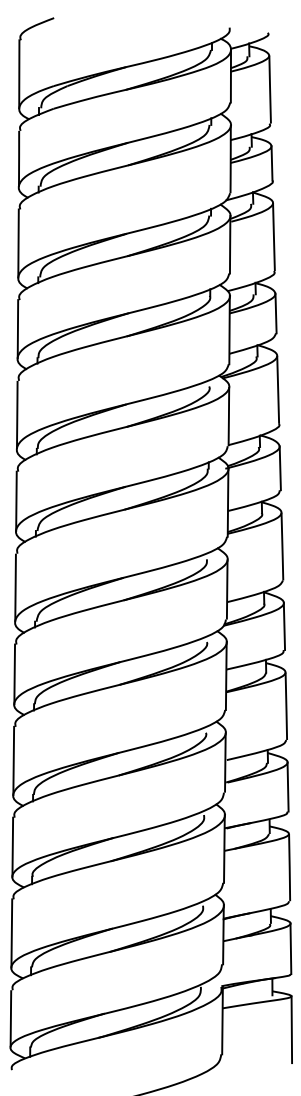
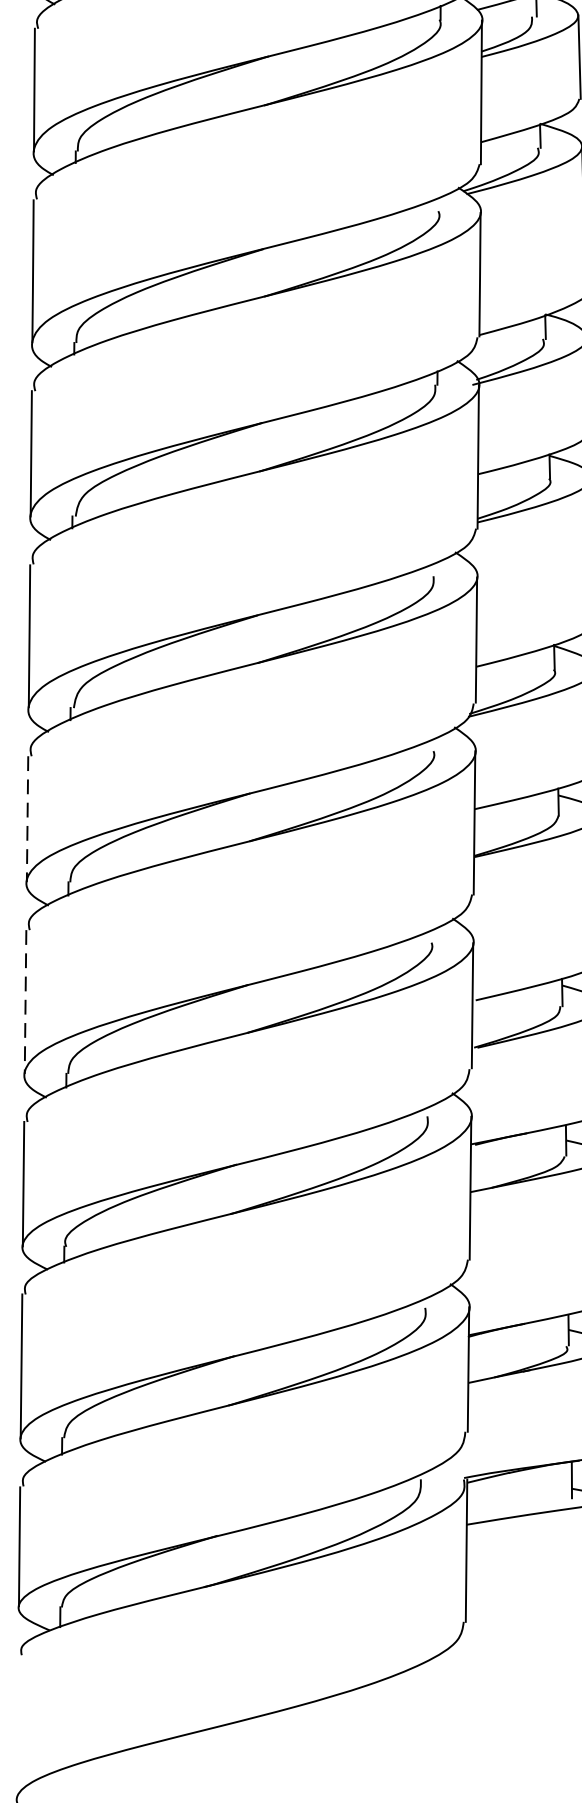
line: (14, 674) -> (27, 819), solid -> dashed
line: (13, 761) -> (25, 1003), solid -> dashed

